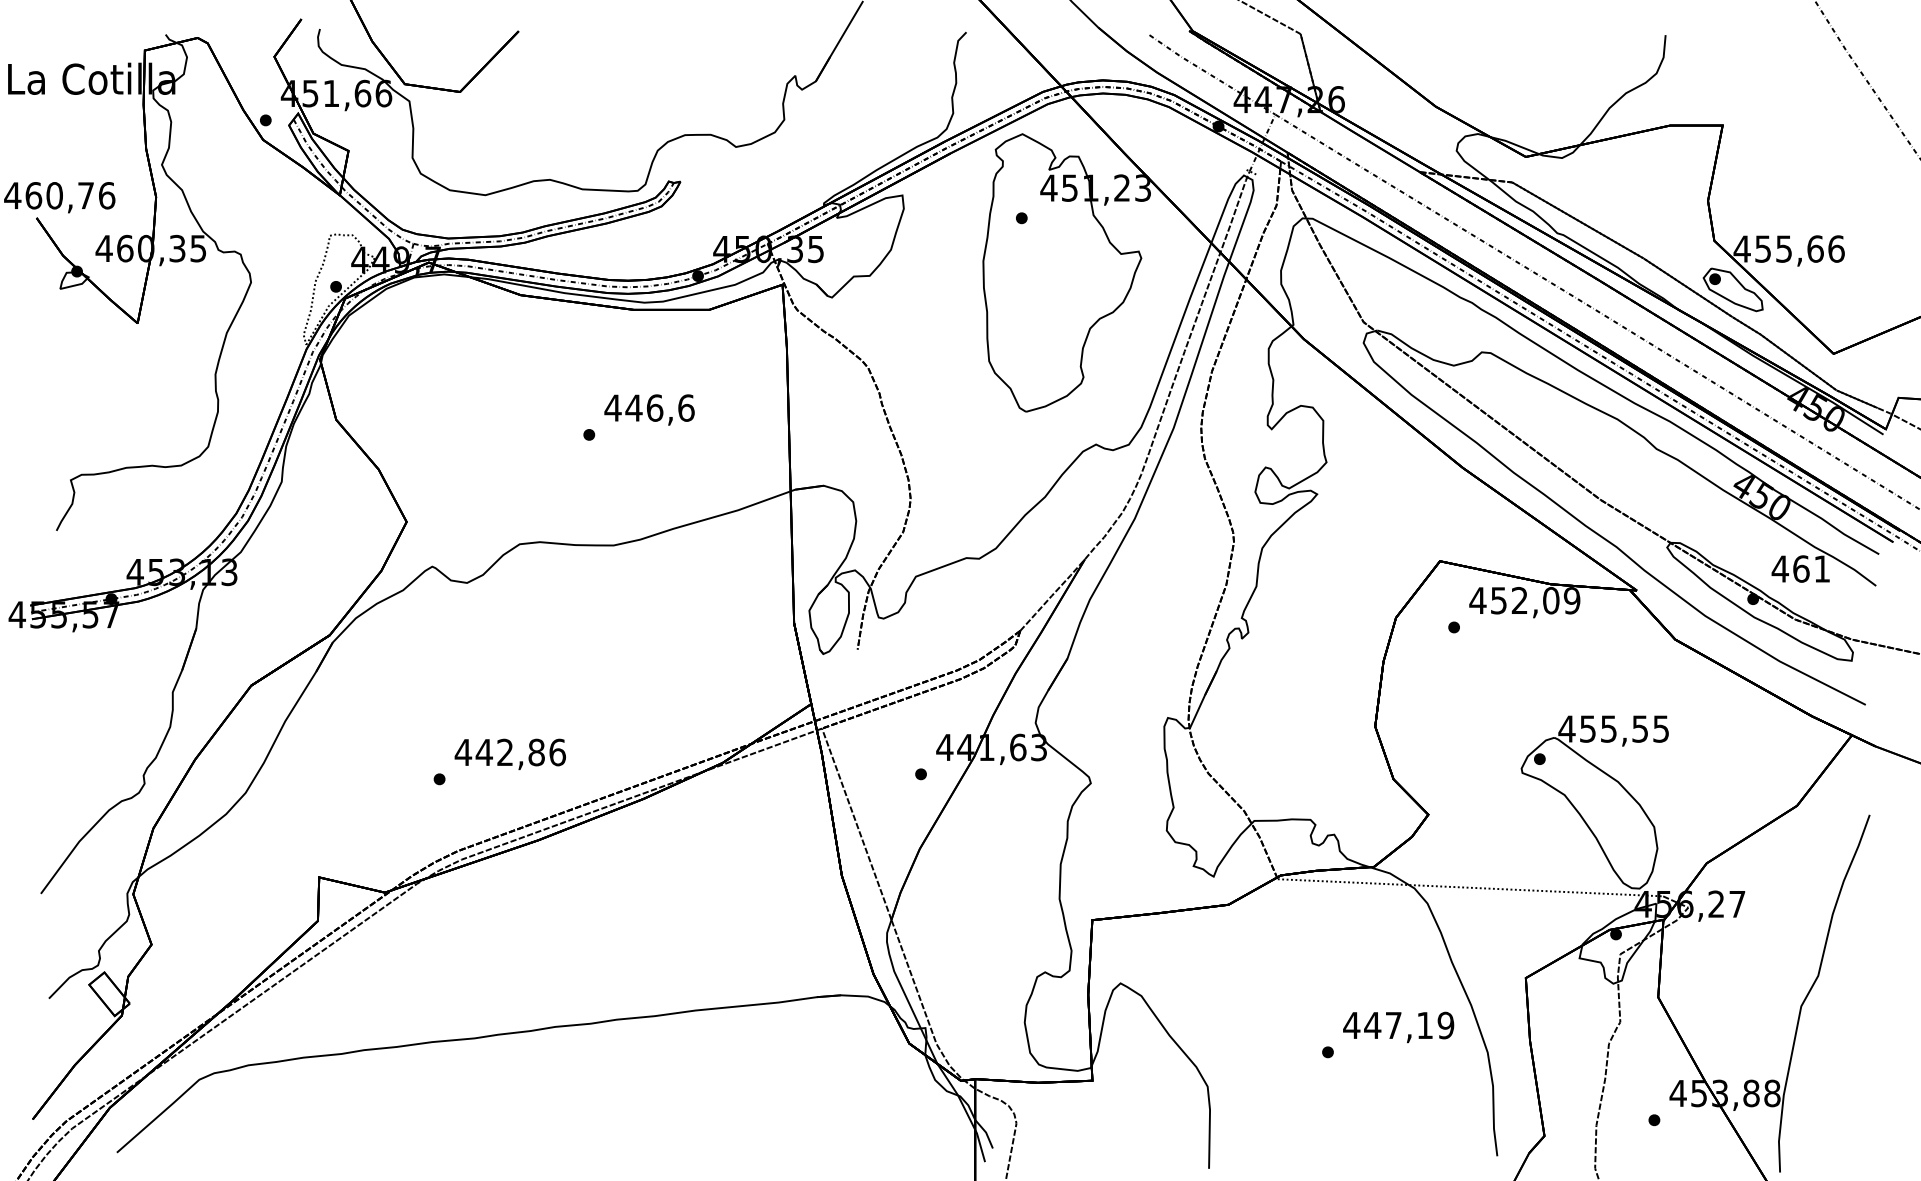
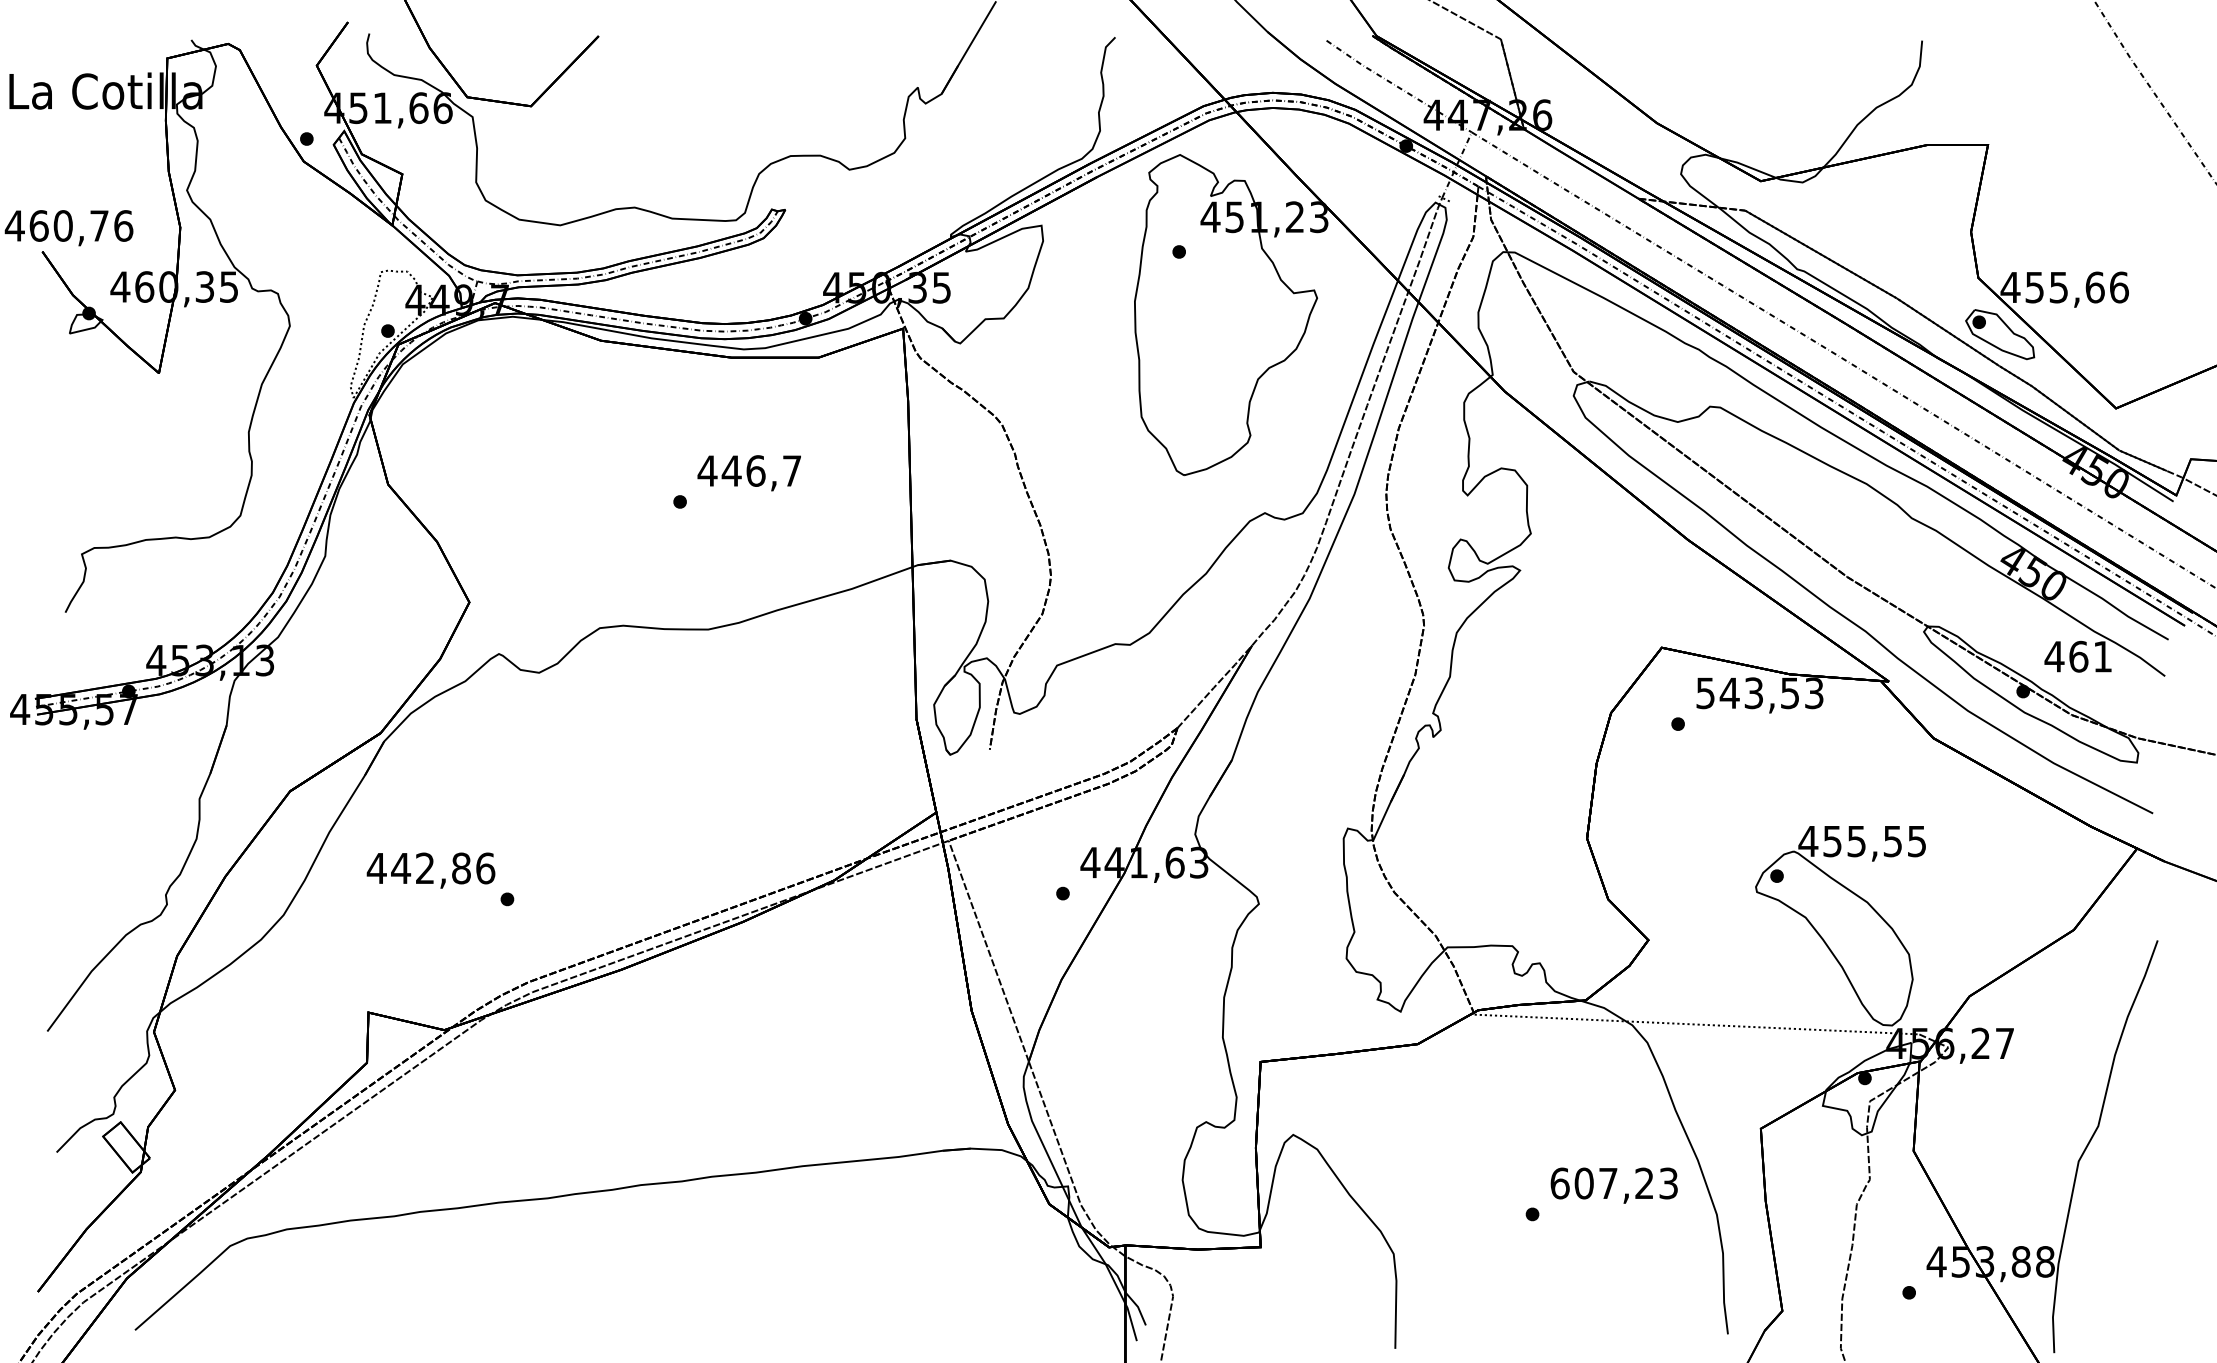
text: (685, 407) -> (791, 470), 446,6 -> 446,7
text: (1524, 600) -> (1759, 693), 452,09 -> 543,53
text: (509, 754) -> (430, 870), moved
text: (1398, 1025) -> (1614, 1183), 447,19 -> 607,23

